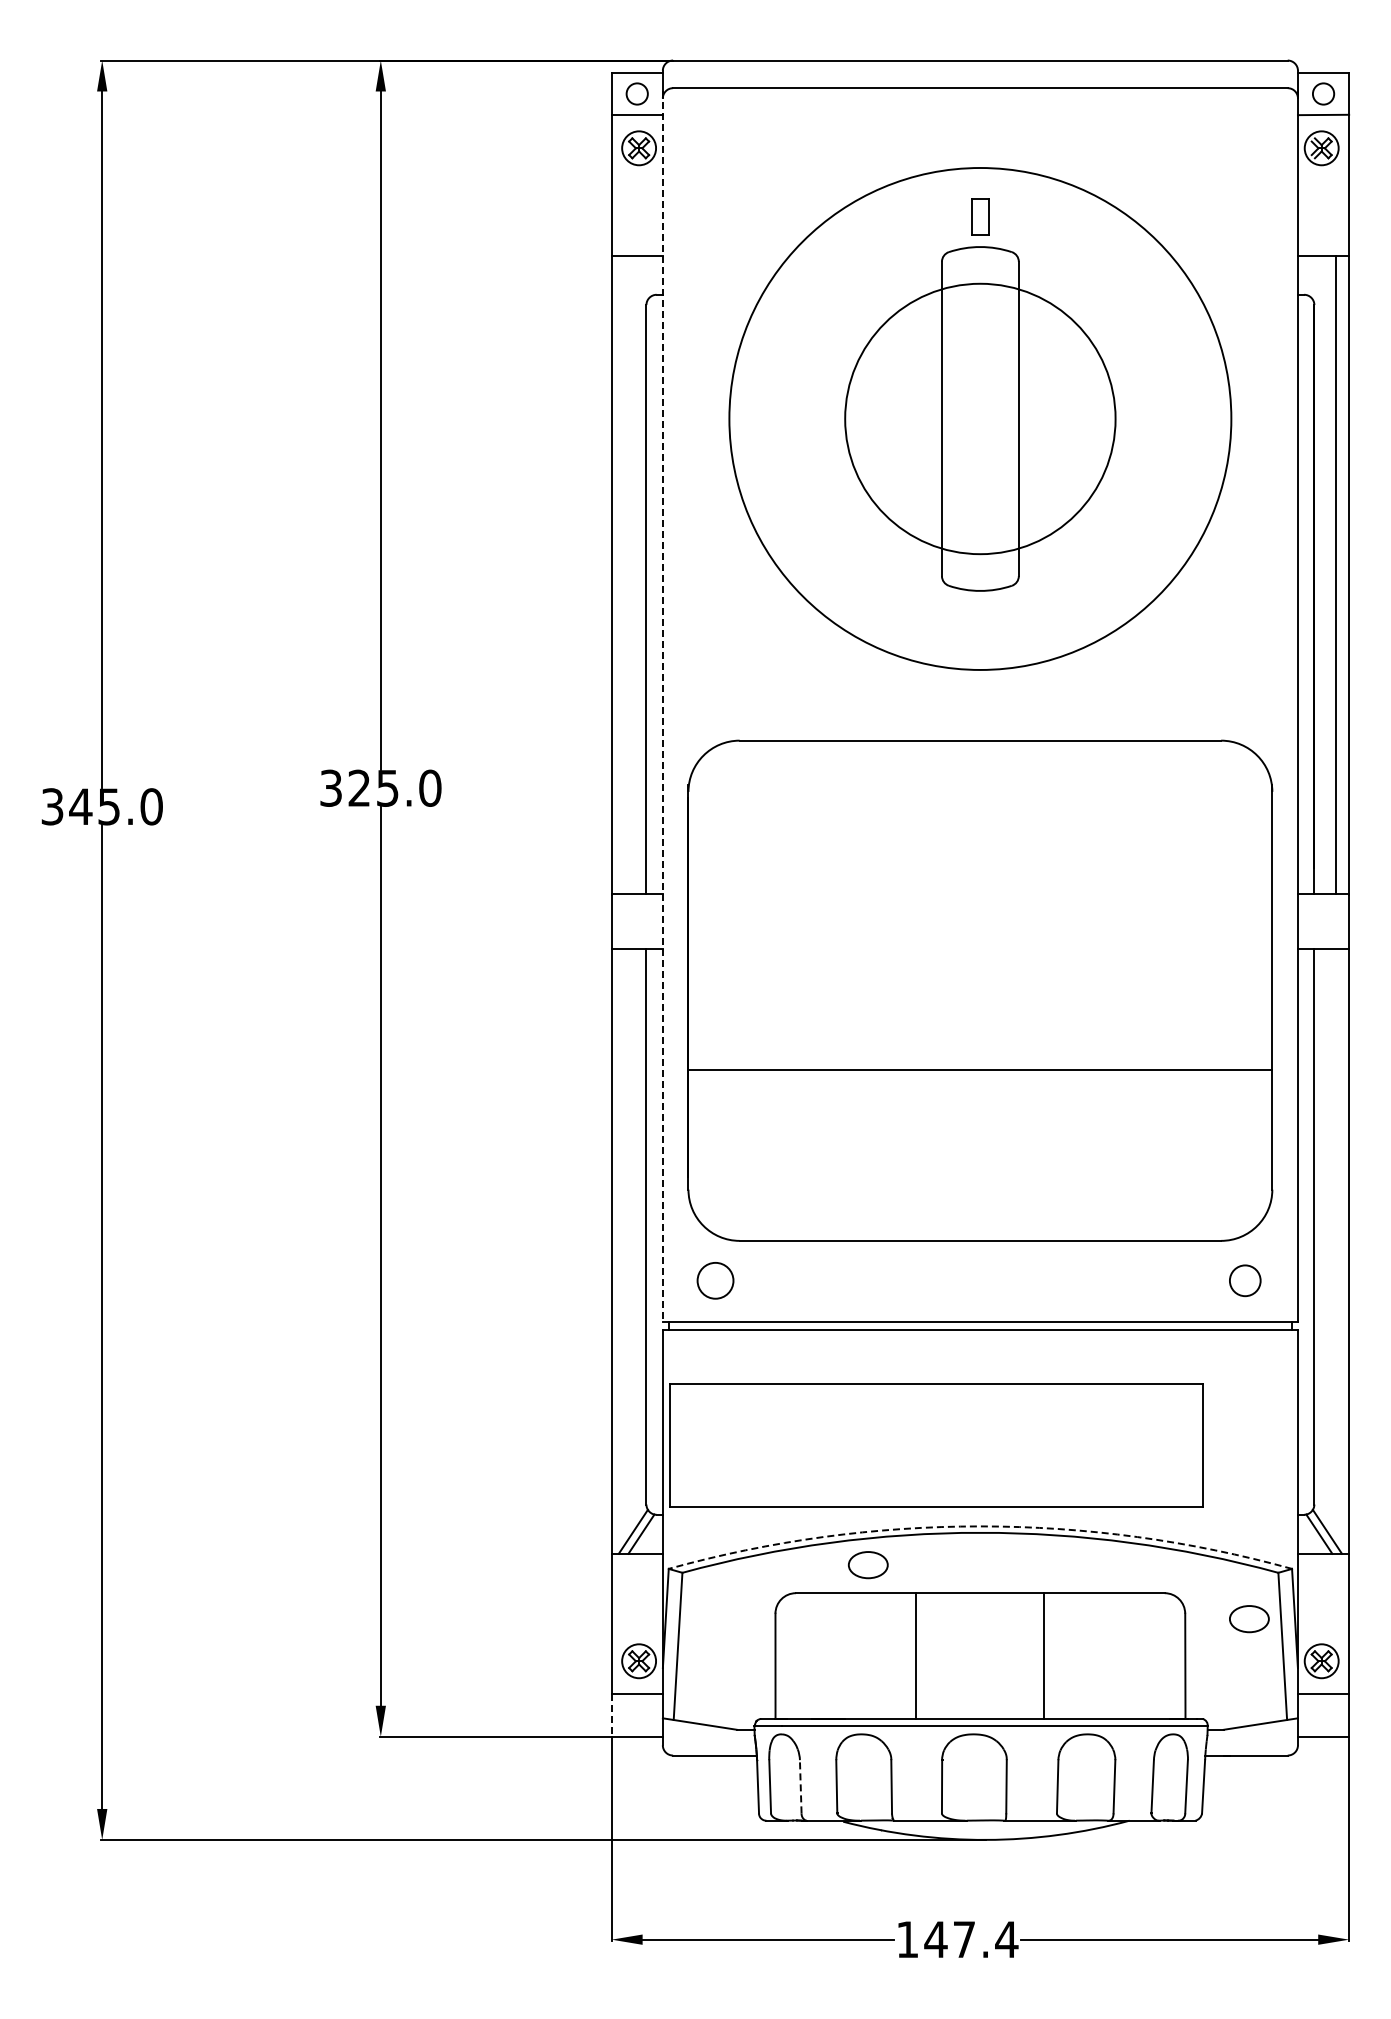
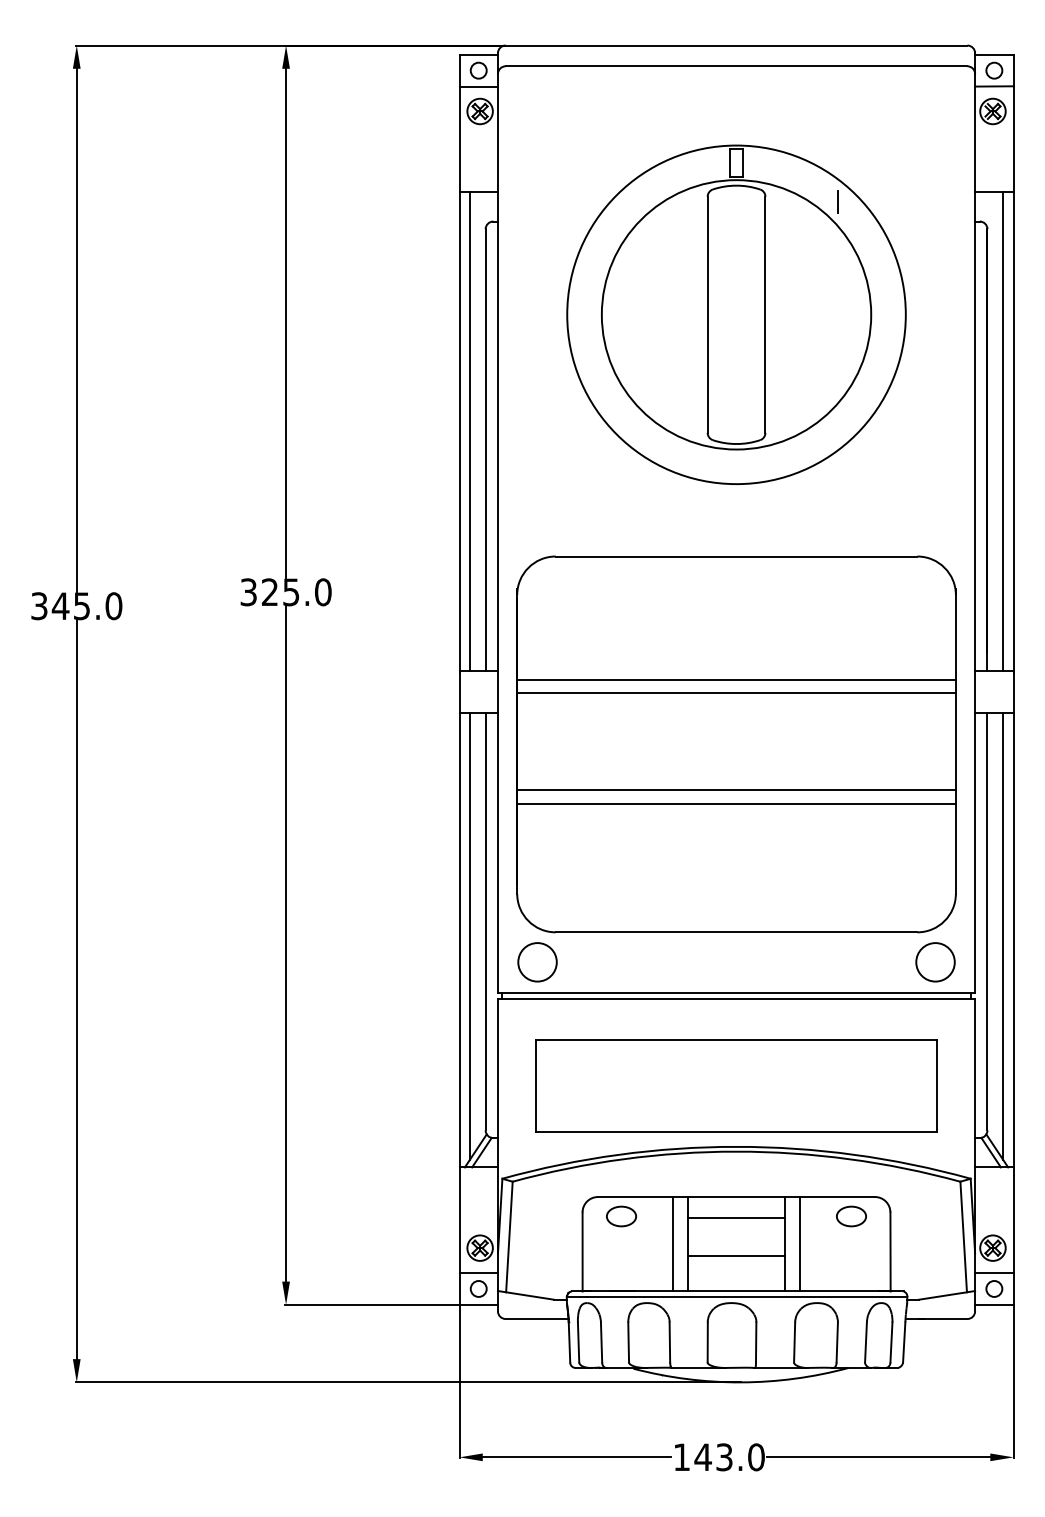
line: (1114, 268) -> (837, 201), added
circle: (980, 418) -> (736, 314), size x0.71
circle: (980, 418) -> (736, 314), size x1.67
line: (625, 574) -> (469, 431), added
line: (662, 707) -> (497, 531), dashed -> solid
line: (980, 904) -> (736, 679), added
line: (980, 922) -> (736, 693), added
line: (980, 1051) -> (736, 790), added
line: (625, 1246) -> (469, 936), added
line: (1335, 1246) -> (1003, 936), added
circle: (715, 1280) -> (537, 962), size x1.43
circle: (1244, 1280) -> (934, 962), size x1.67
part: (936, 1445) -> (736, 1086), moved
arc: (980, 1526) -> (736, 1146), dashed -> solid
part: (867, 1565) -> (620, 1216), moved
part: (1249, 1619) -> (851, 1216), moved
line: (980, 1620) -> (736, 1217), added
line: (895, 1655) -> (672, 1243), added
line: (1064, 1655) -> (799, 1243), added
line: (980, 1672) -> (736, 1256), added
circle: (636, 1715) -> (478, 1288), added
circle: (1323, 1715) -> (994, 1288), added
line: (611, 1716) -> (459, 1289), dashed -> solid
line: (800, 1786) -> (601, 1342), dashed -> solid
text: (985, 1939) -> (740, 1457), 147.4 -> 143.0

